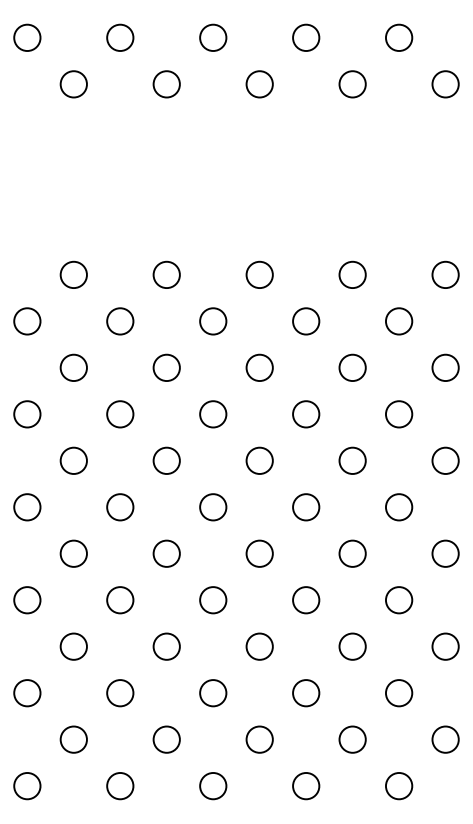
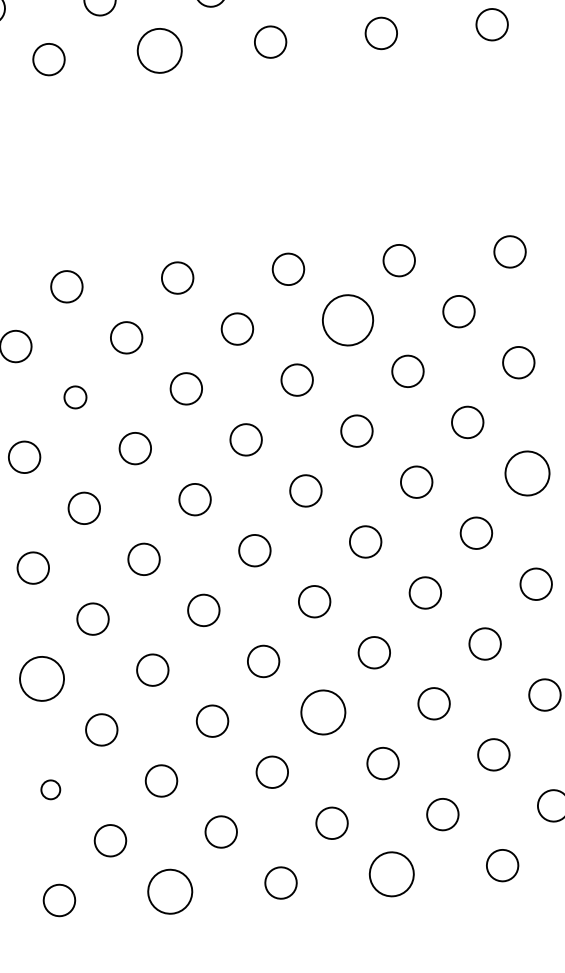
circle: (166, 84) -> (159, 51), size x1.4
circle: (306, 321) -> (348, 320), size x1.6
circle: (73, 367) -> (75, 397), size x0.7
circle: (445, 460) -> (527, 473), size x1.4
circle: (27, 600) -> (42, 679), size x1.4
circle: (259, 646) -> (323, 712), size x1.4
circle: (27, 693) -> (50, 790), size x0.6
circle: (120, 786) -> (170, 892), size x1.4
circle: (306, 786) -> (392, 874), size x1.4

